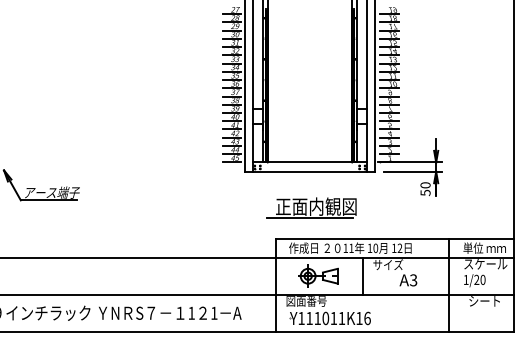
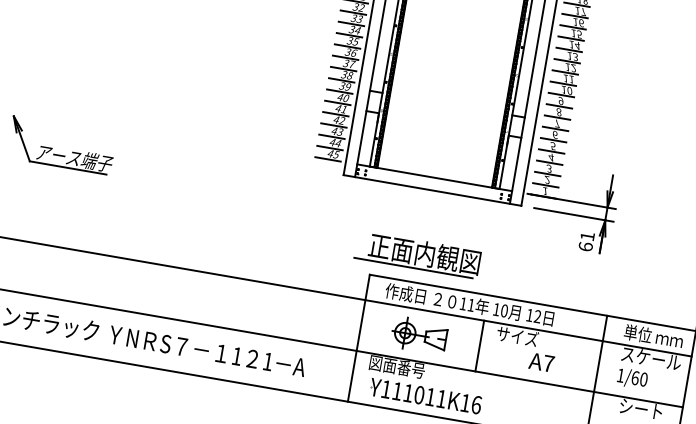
text: (425, 189) -> (586, 242), 50 -> 61
part: (311, 207) -> (418, 253), moved
text: (476, 279) -> (635, 377), 1/20 -> 1/60
text: (413, 280) -> (548, 363), A3 -> A7

